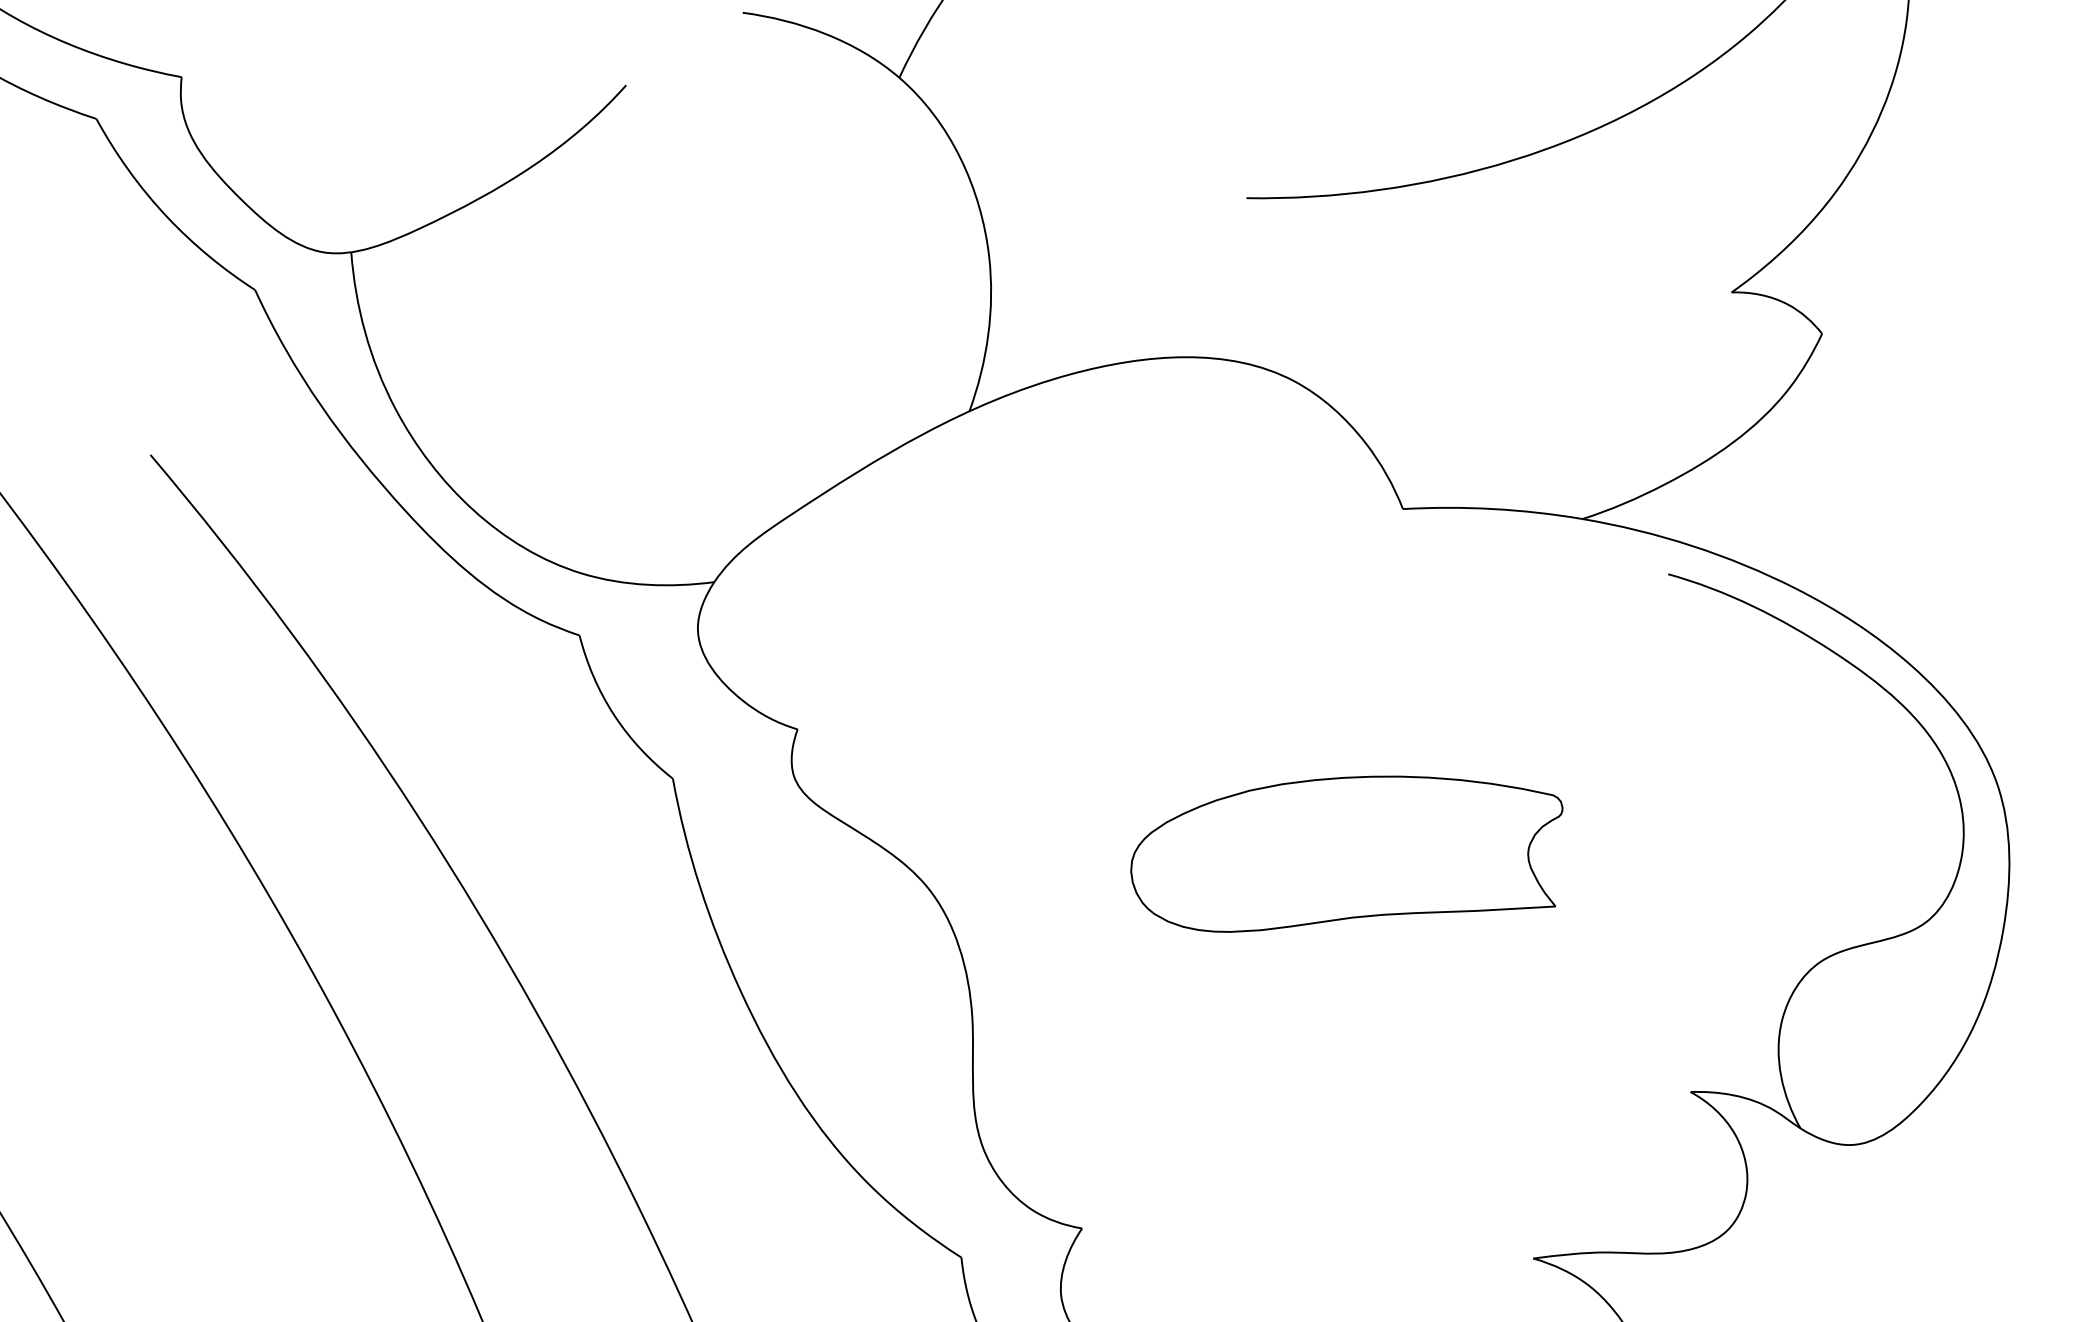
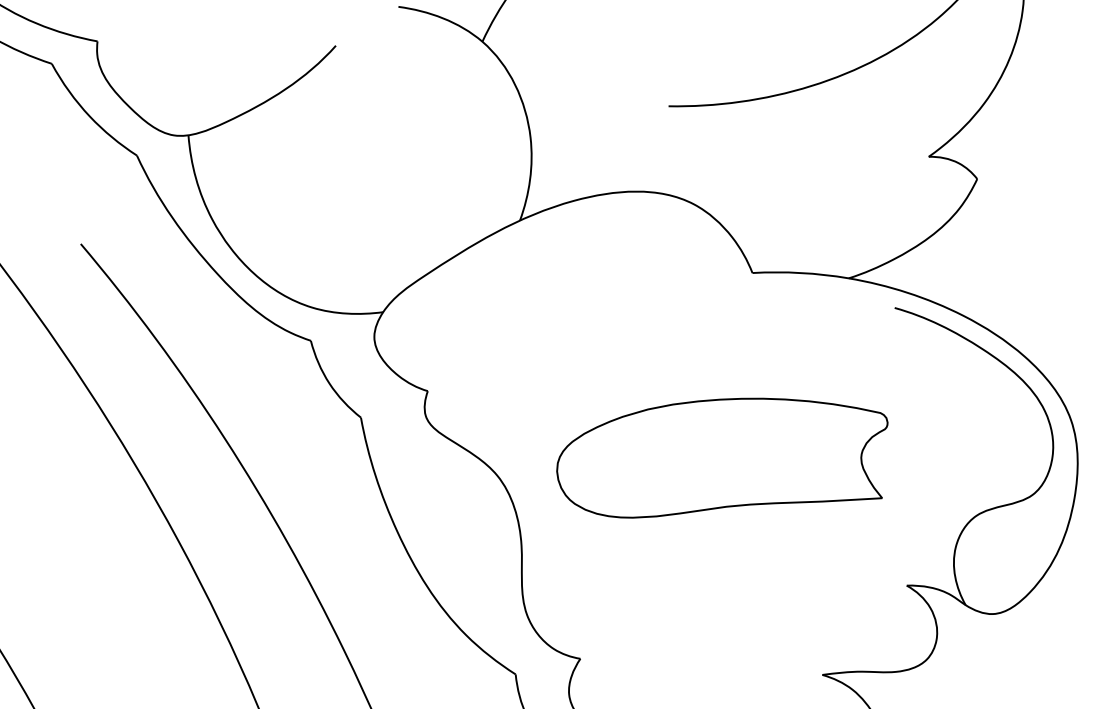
part: (1347, 853) -> (722, 457), size x1.43

